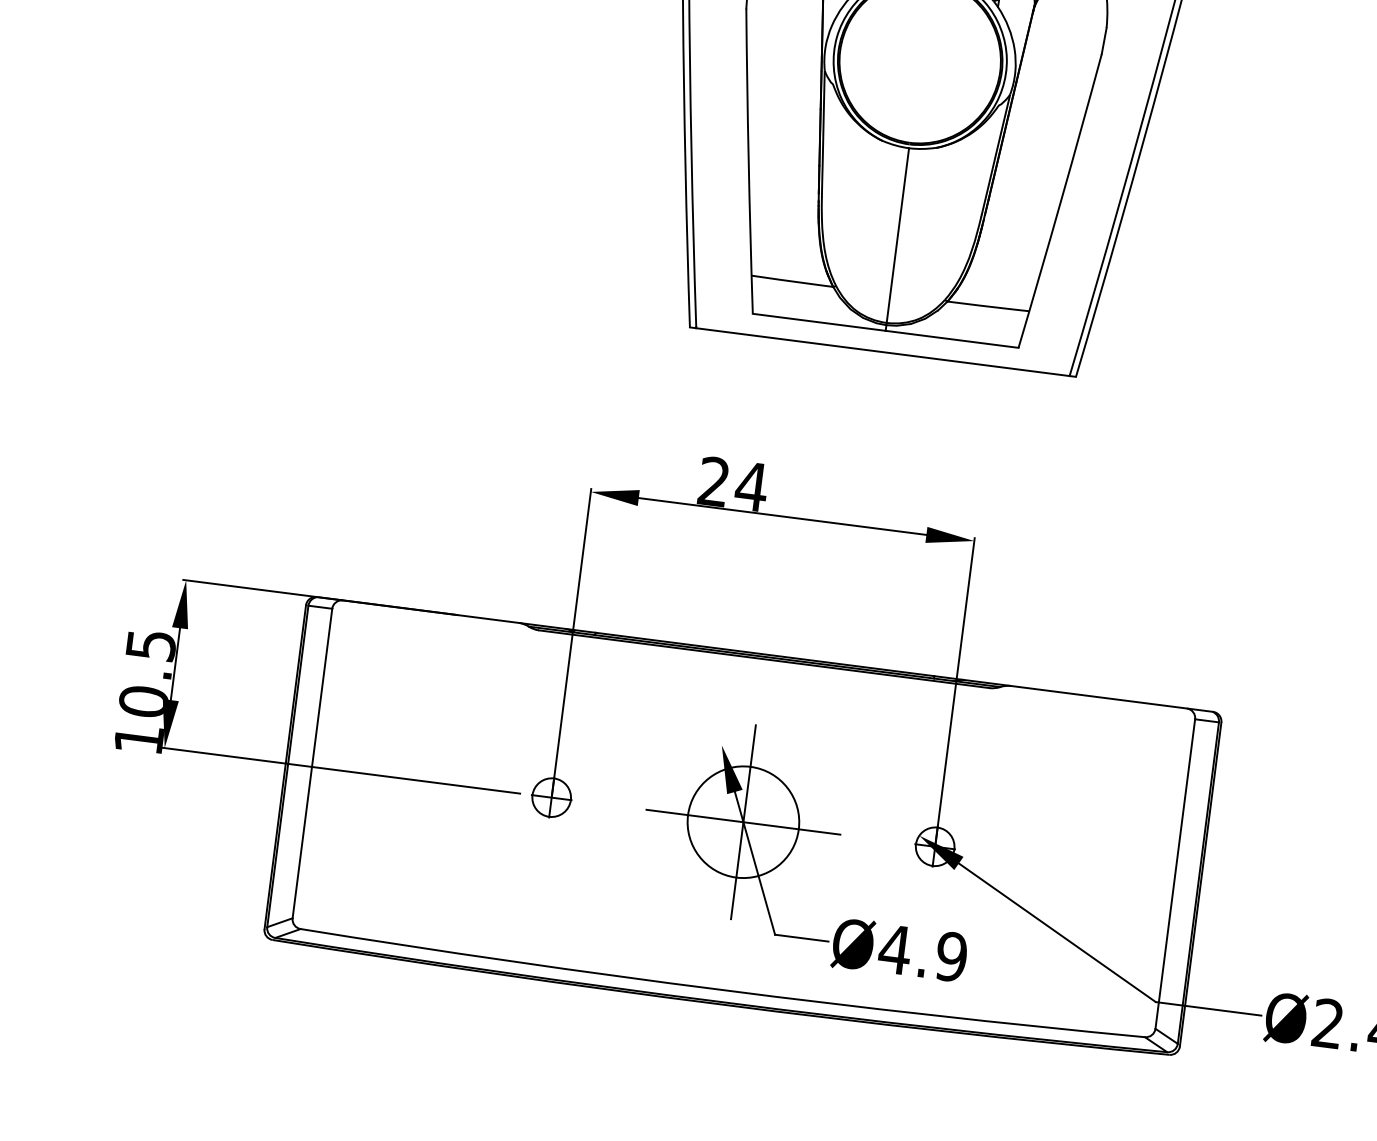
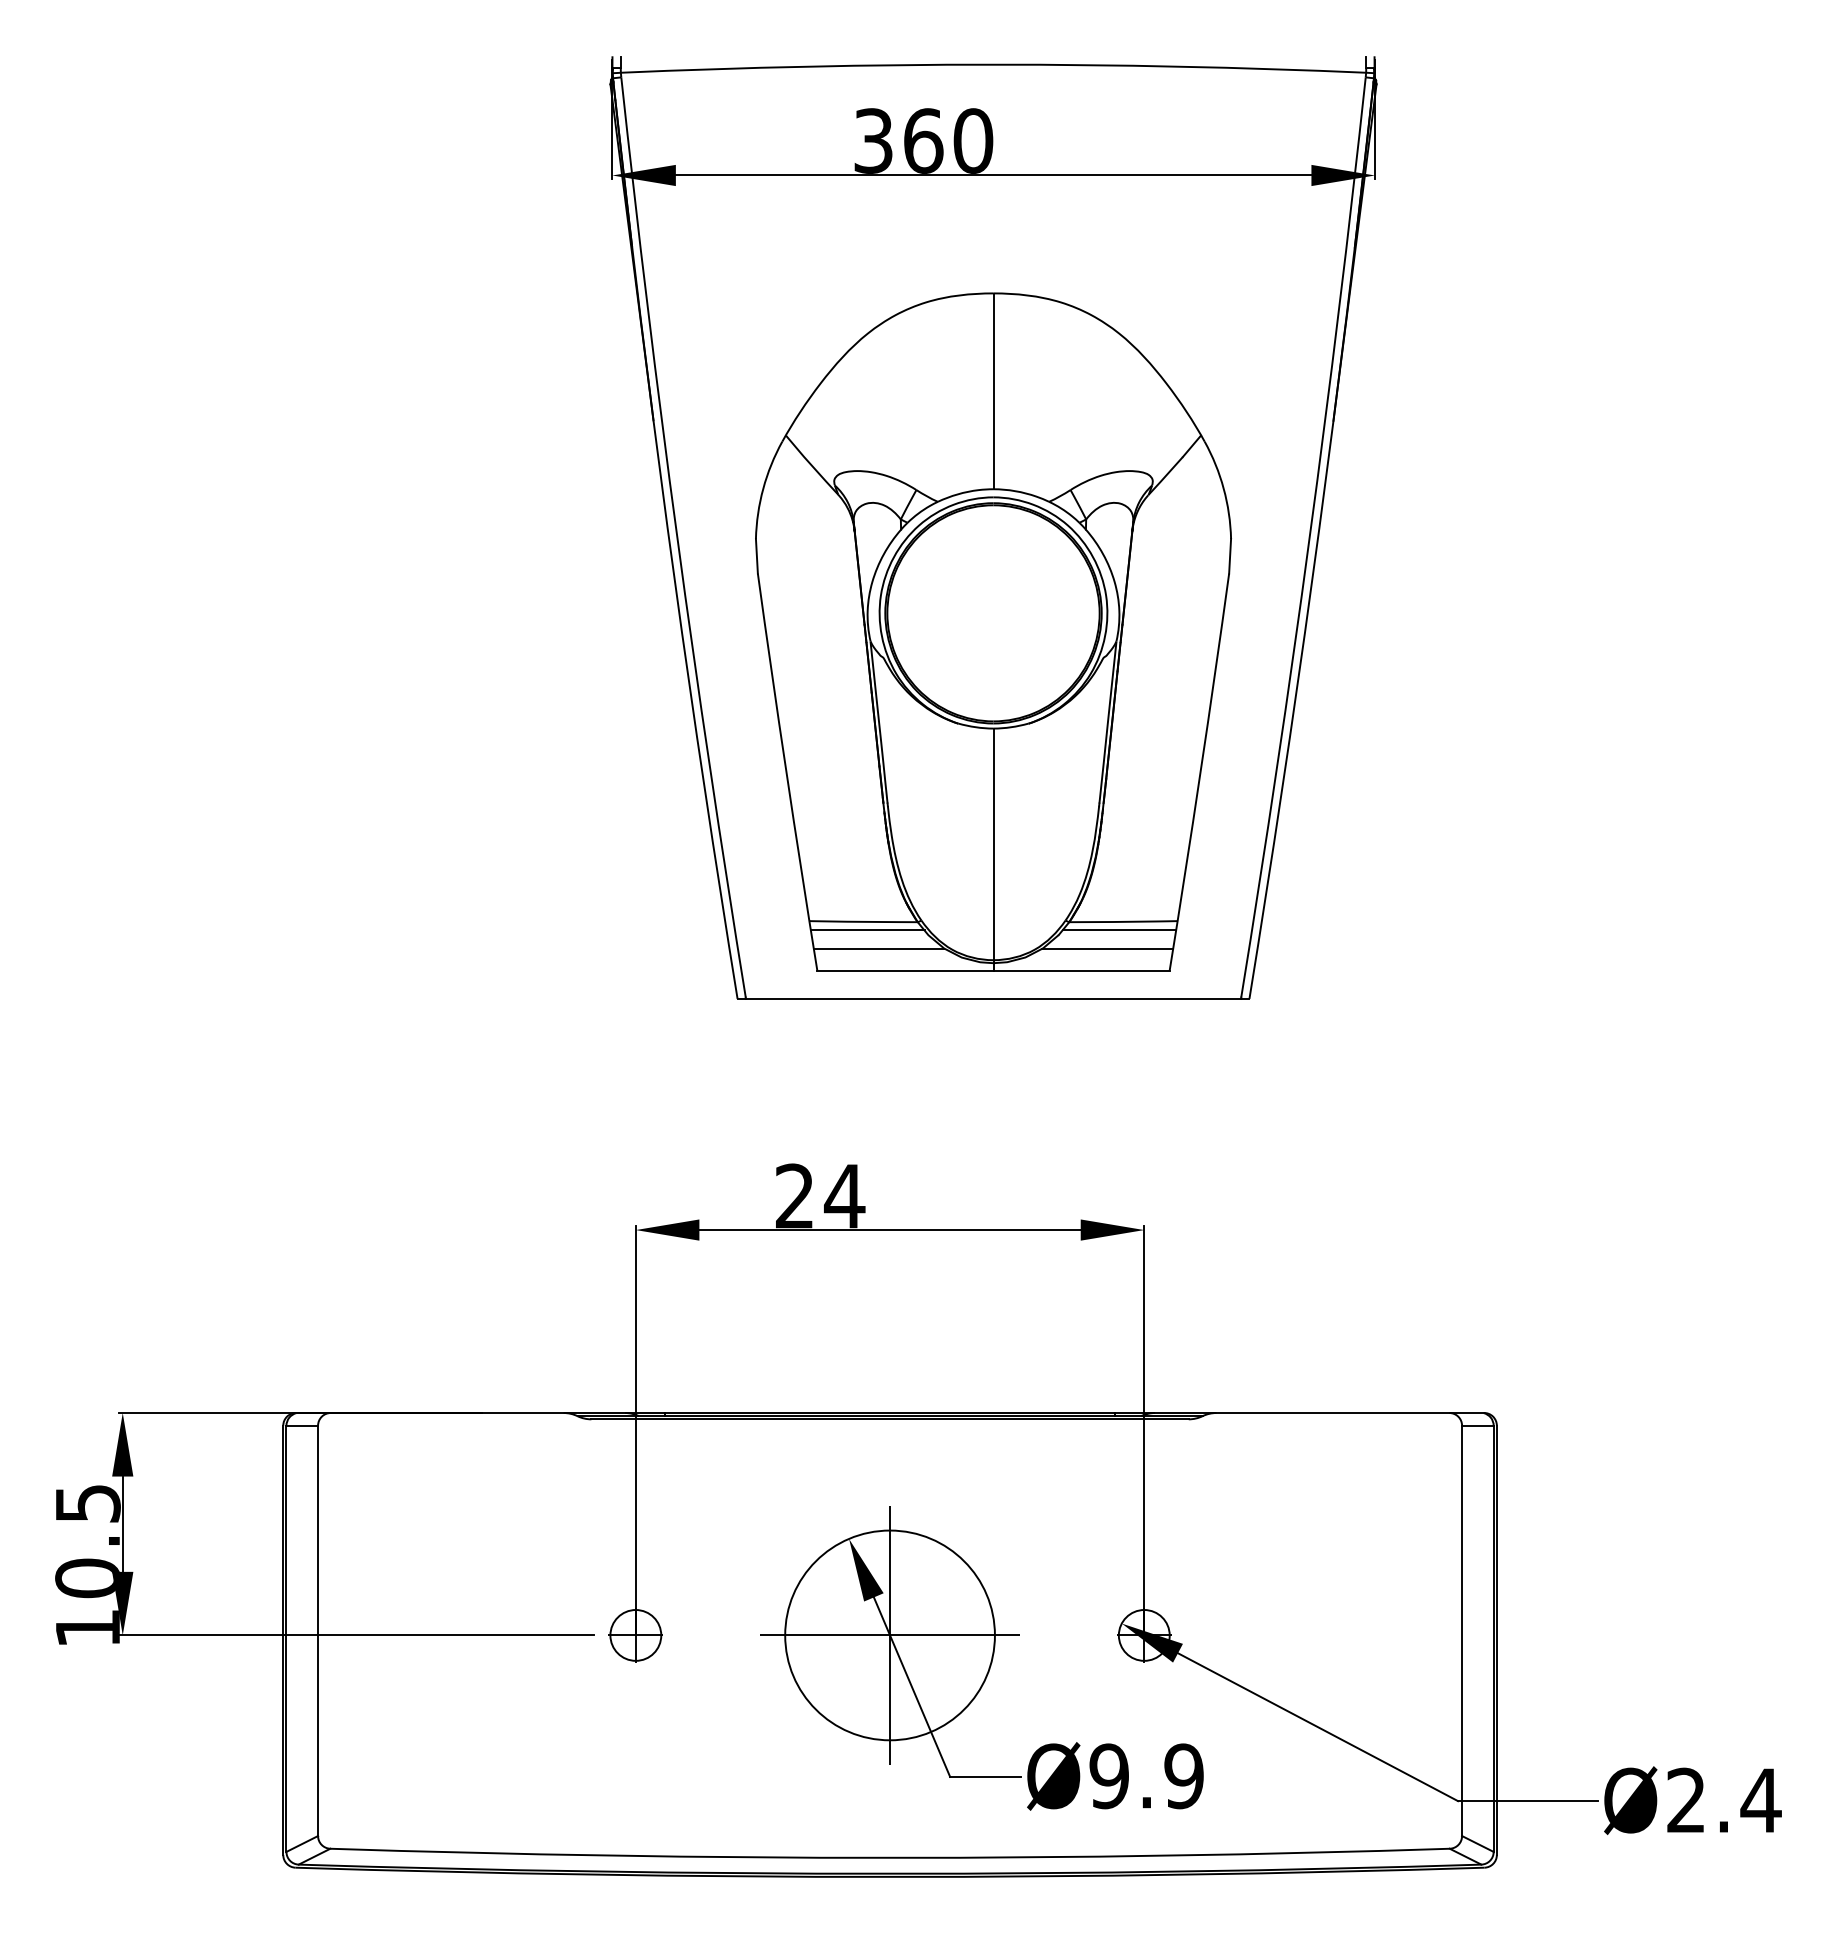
line: (794, 288) -> (867, 930), added
line: (801, 303) -> (879, 948), added
line: (983, 312) -> (1118, 930), added
line: (973, 325) -> (1107, 948), added
circle: (743, 822) -> (889, 1635), size x1.43
text: (895, 949) -> (1109, 1776), Ø4.9 -> Ø9.9

